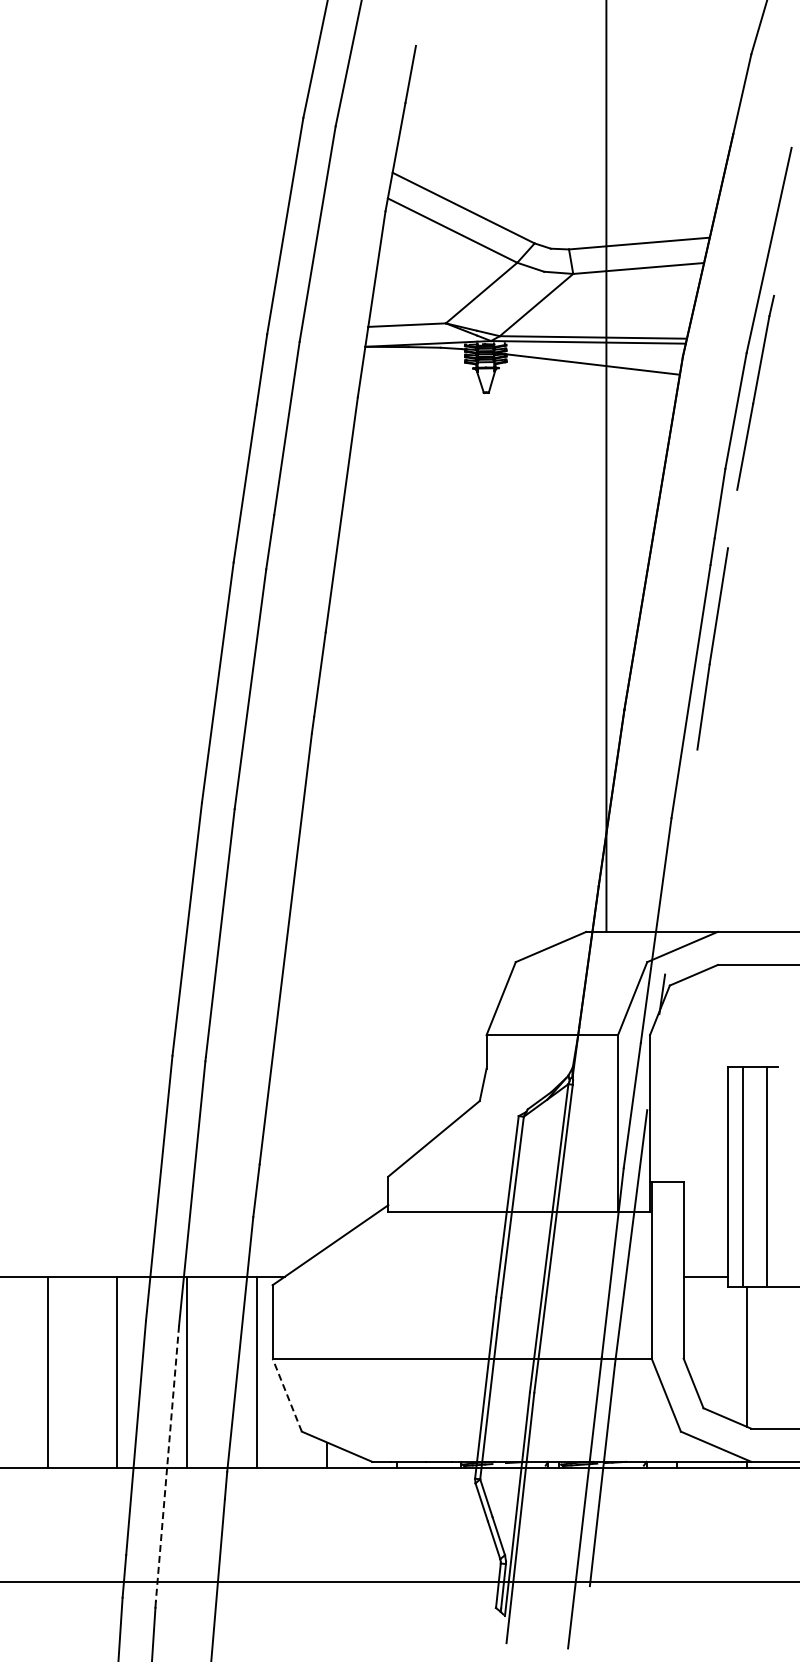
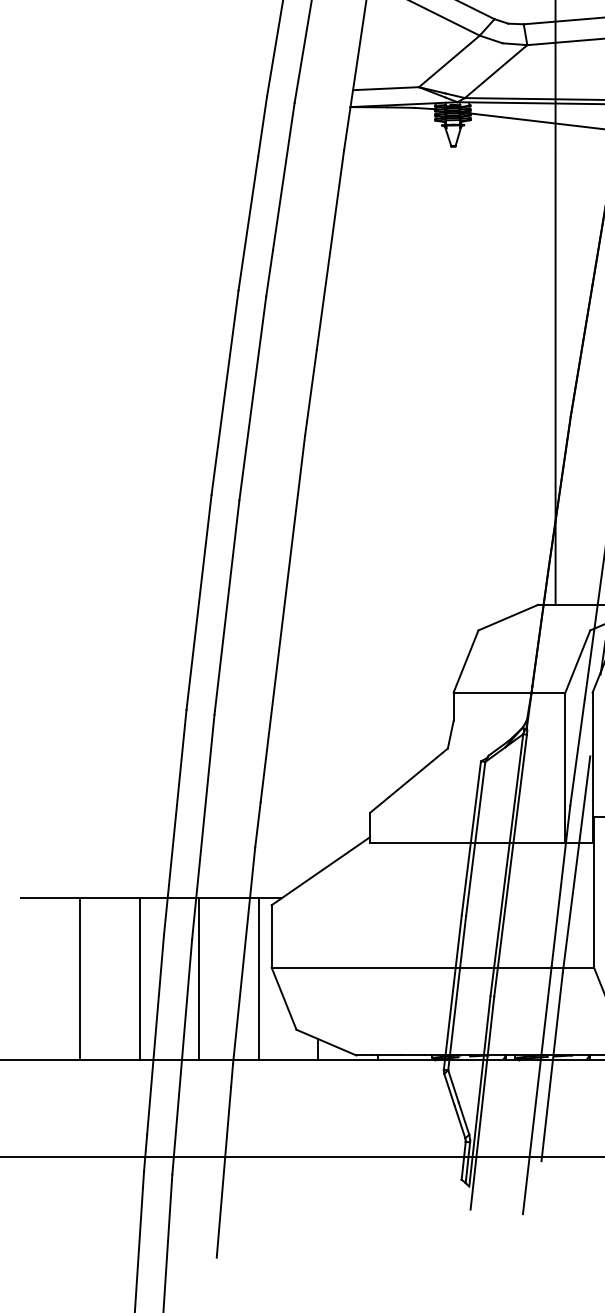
line: (287, 1394) -> (284, 998), dashed -> solid
line: (167, 1463) -> (182, 1056), dashed -> solid

